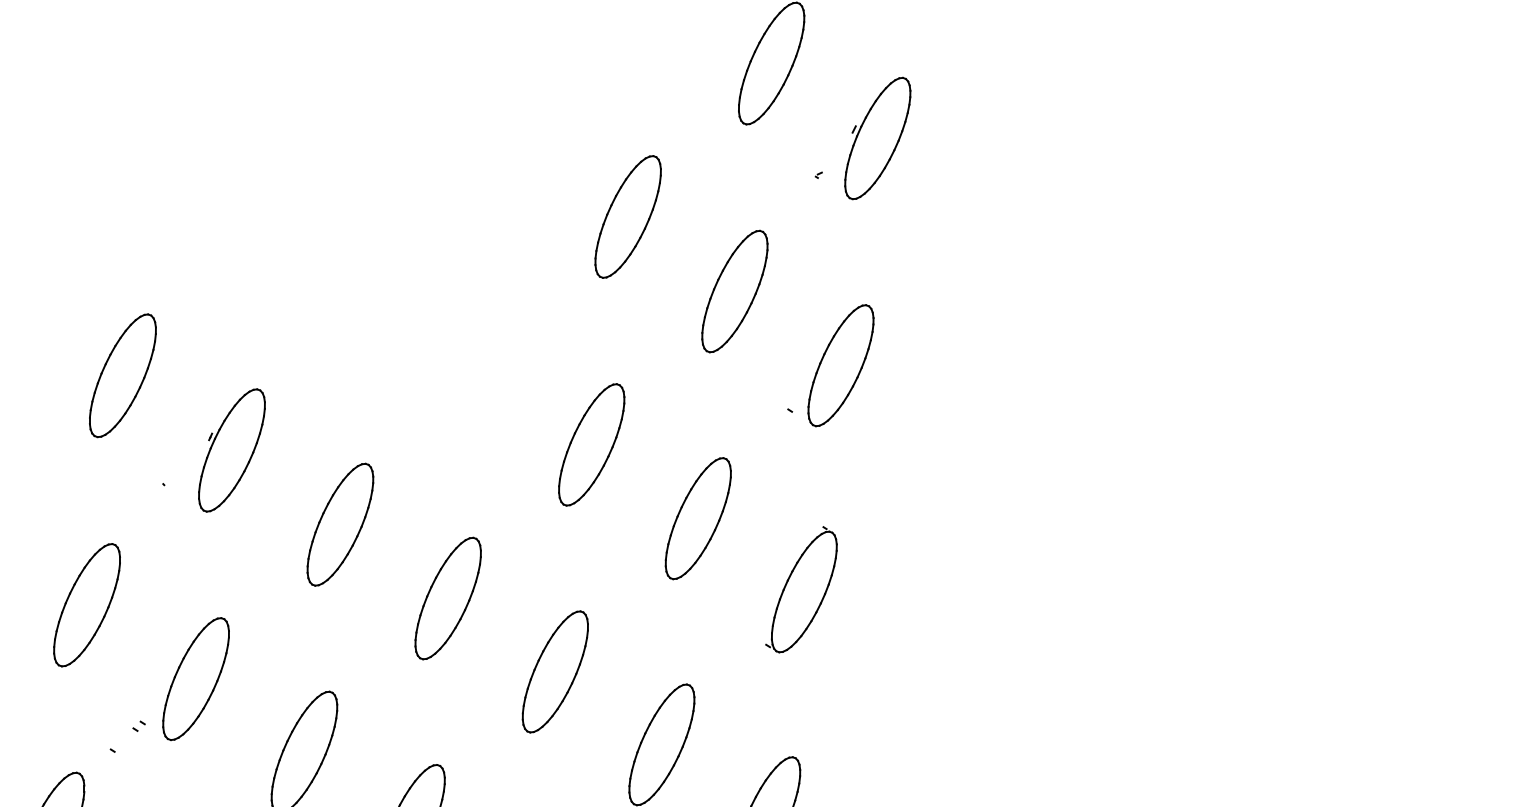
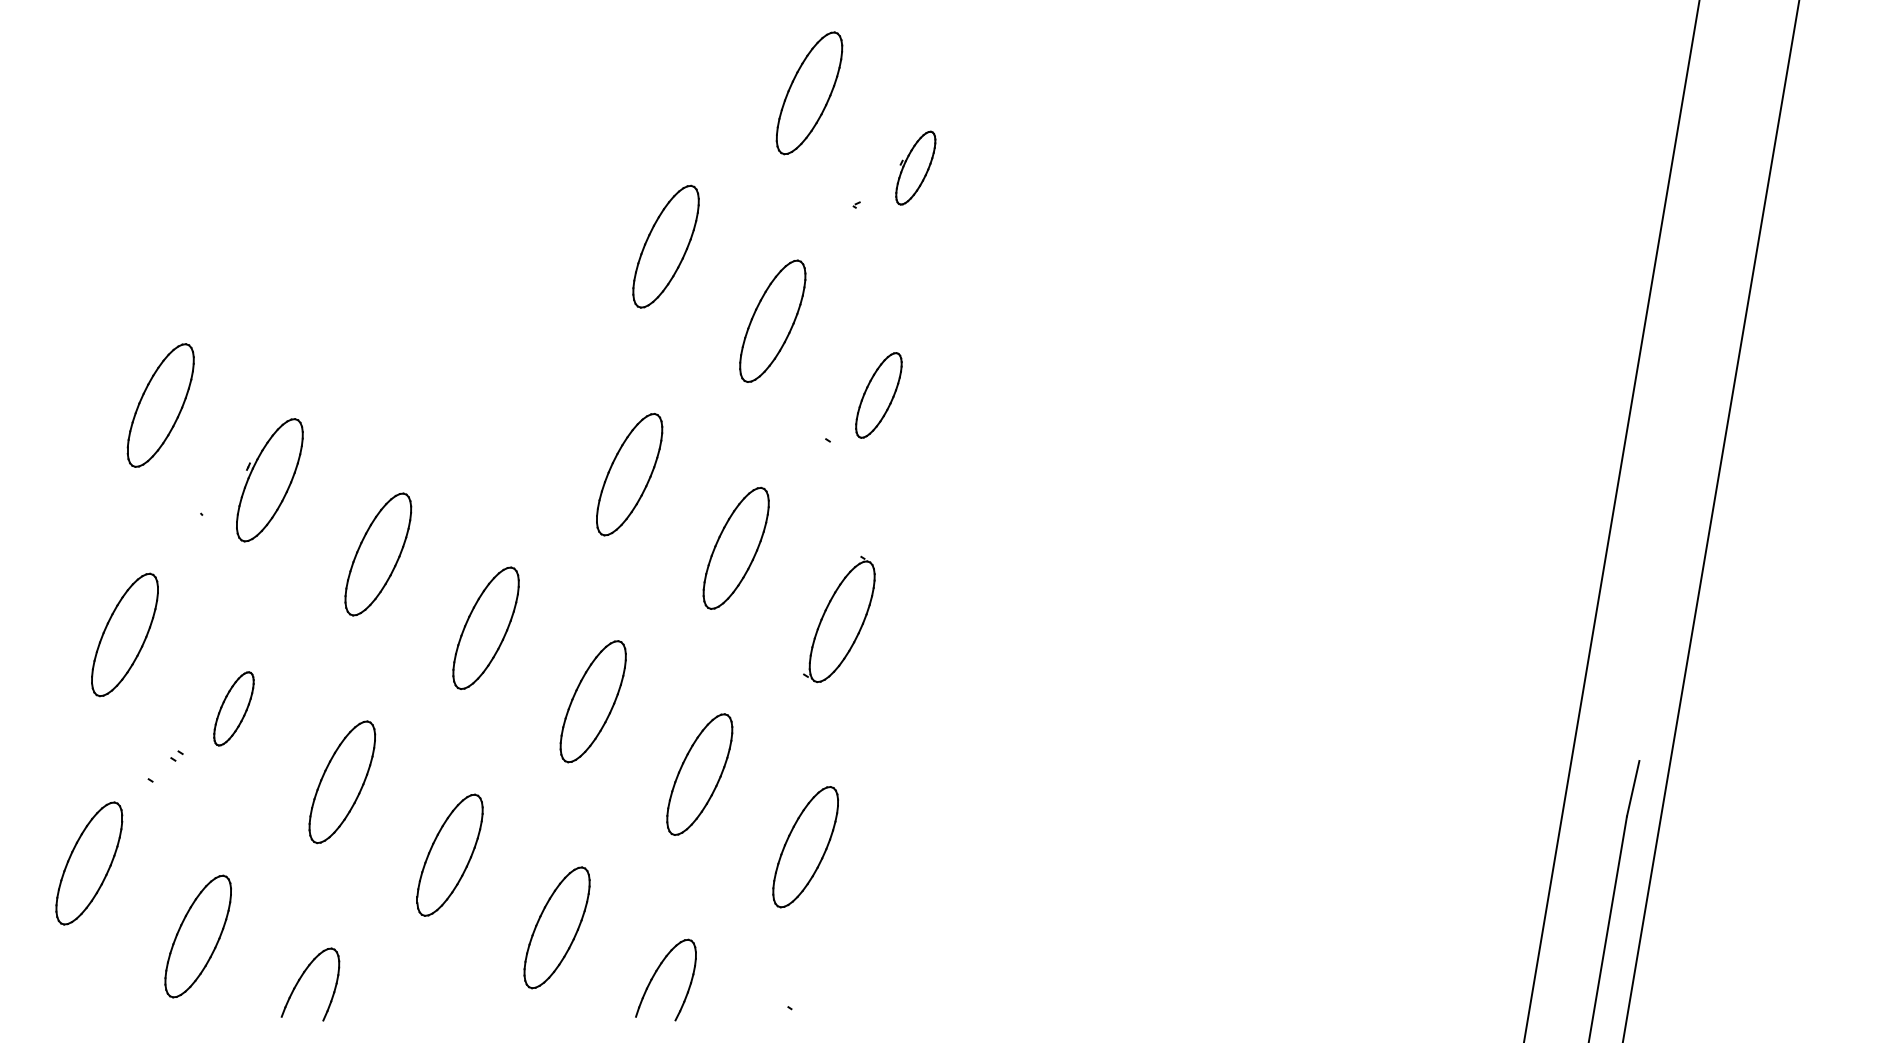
part: (877, 137) -> (915, 167), size x0.6
part: (840, 365) -> (878, 395), size x0.7
part: (195, 678) -> (233, 708), size x0.6

